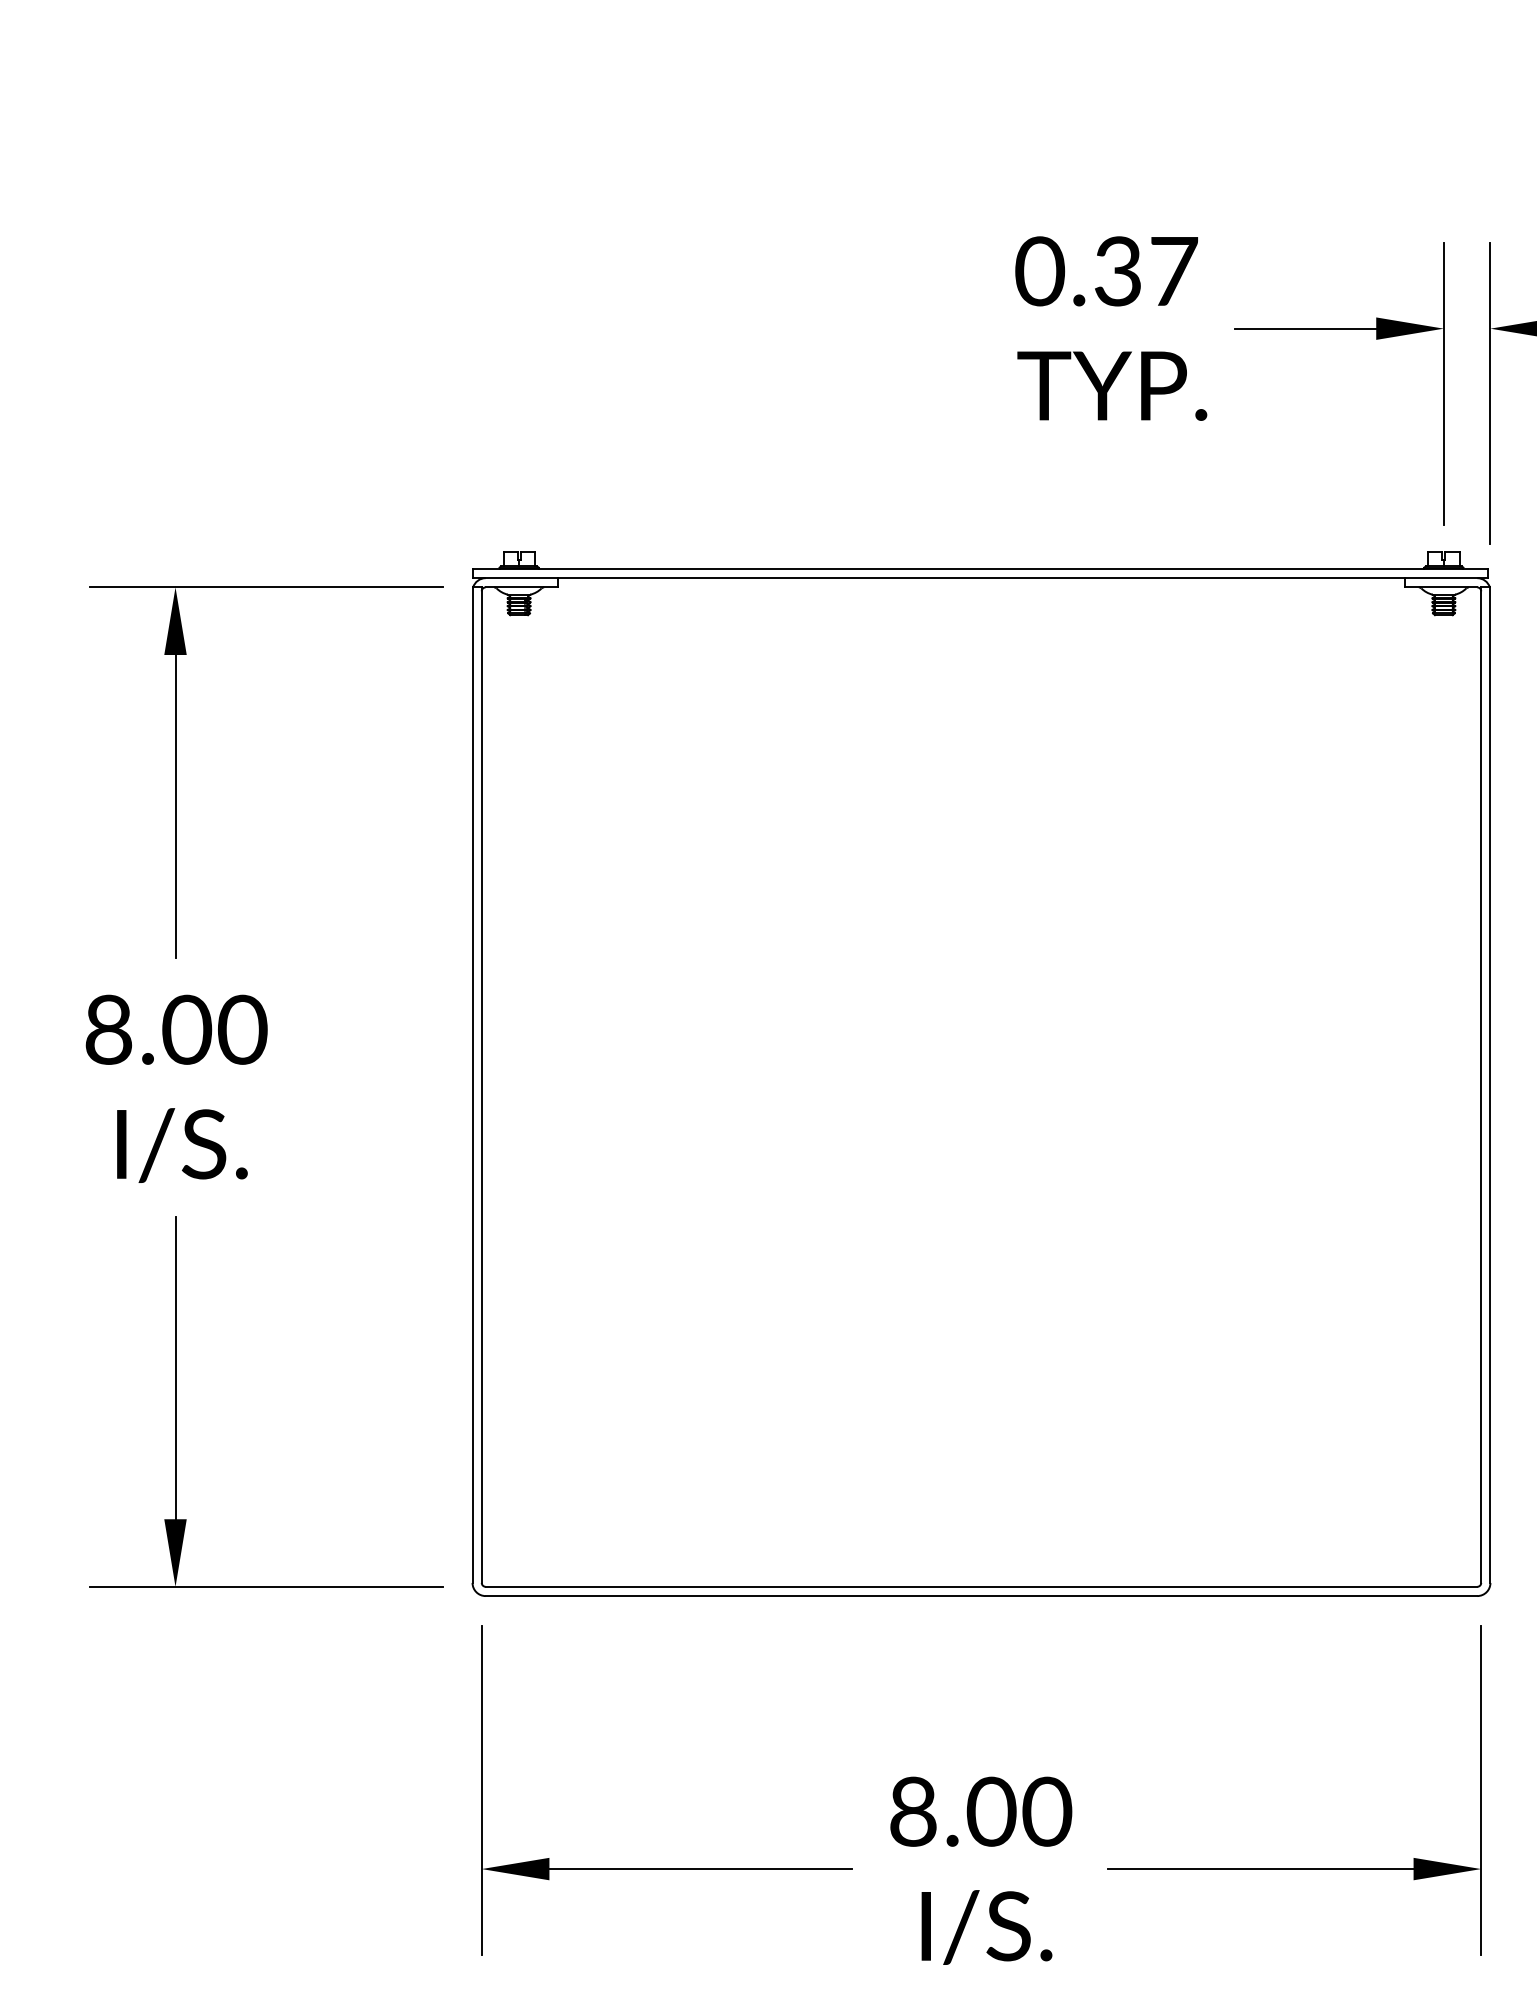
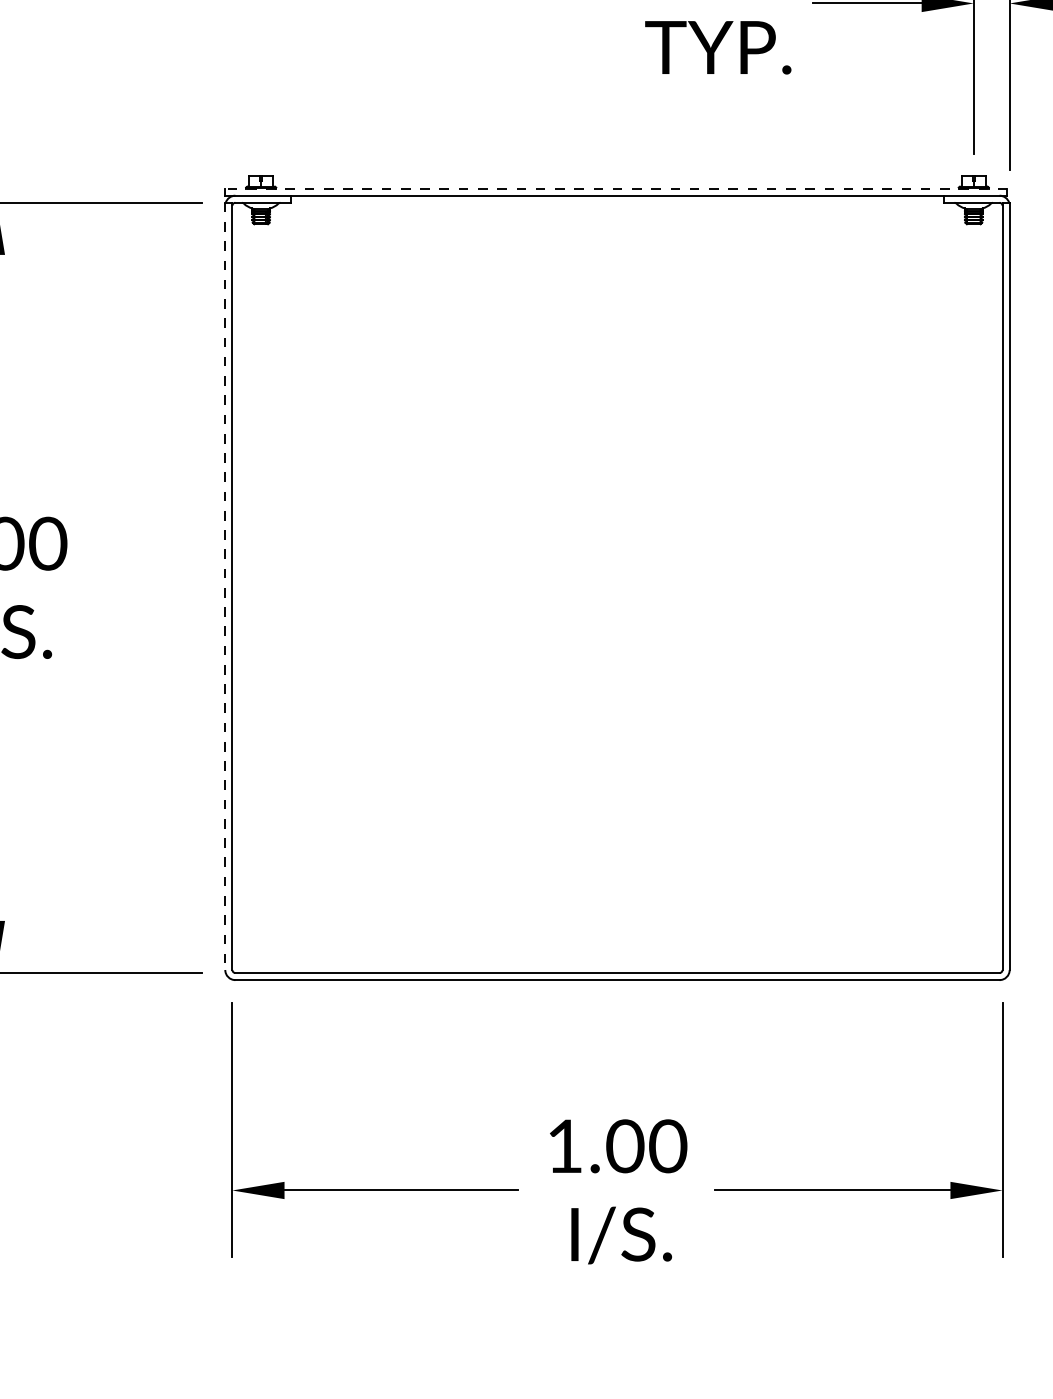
line: (980, 568) -> (616, 188), solid -> dashed
line: (472, 1085) -> (225, 586), solid -> dashed
text: (913, 1811) -> (565, 1146), 8.00 -> 1.00

